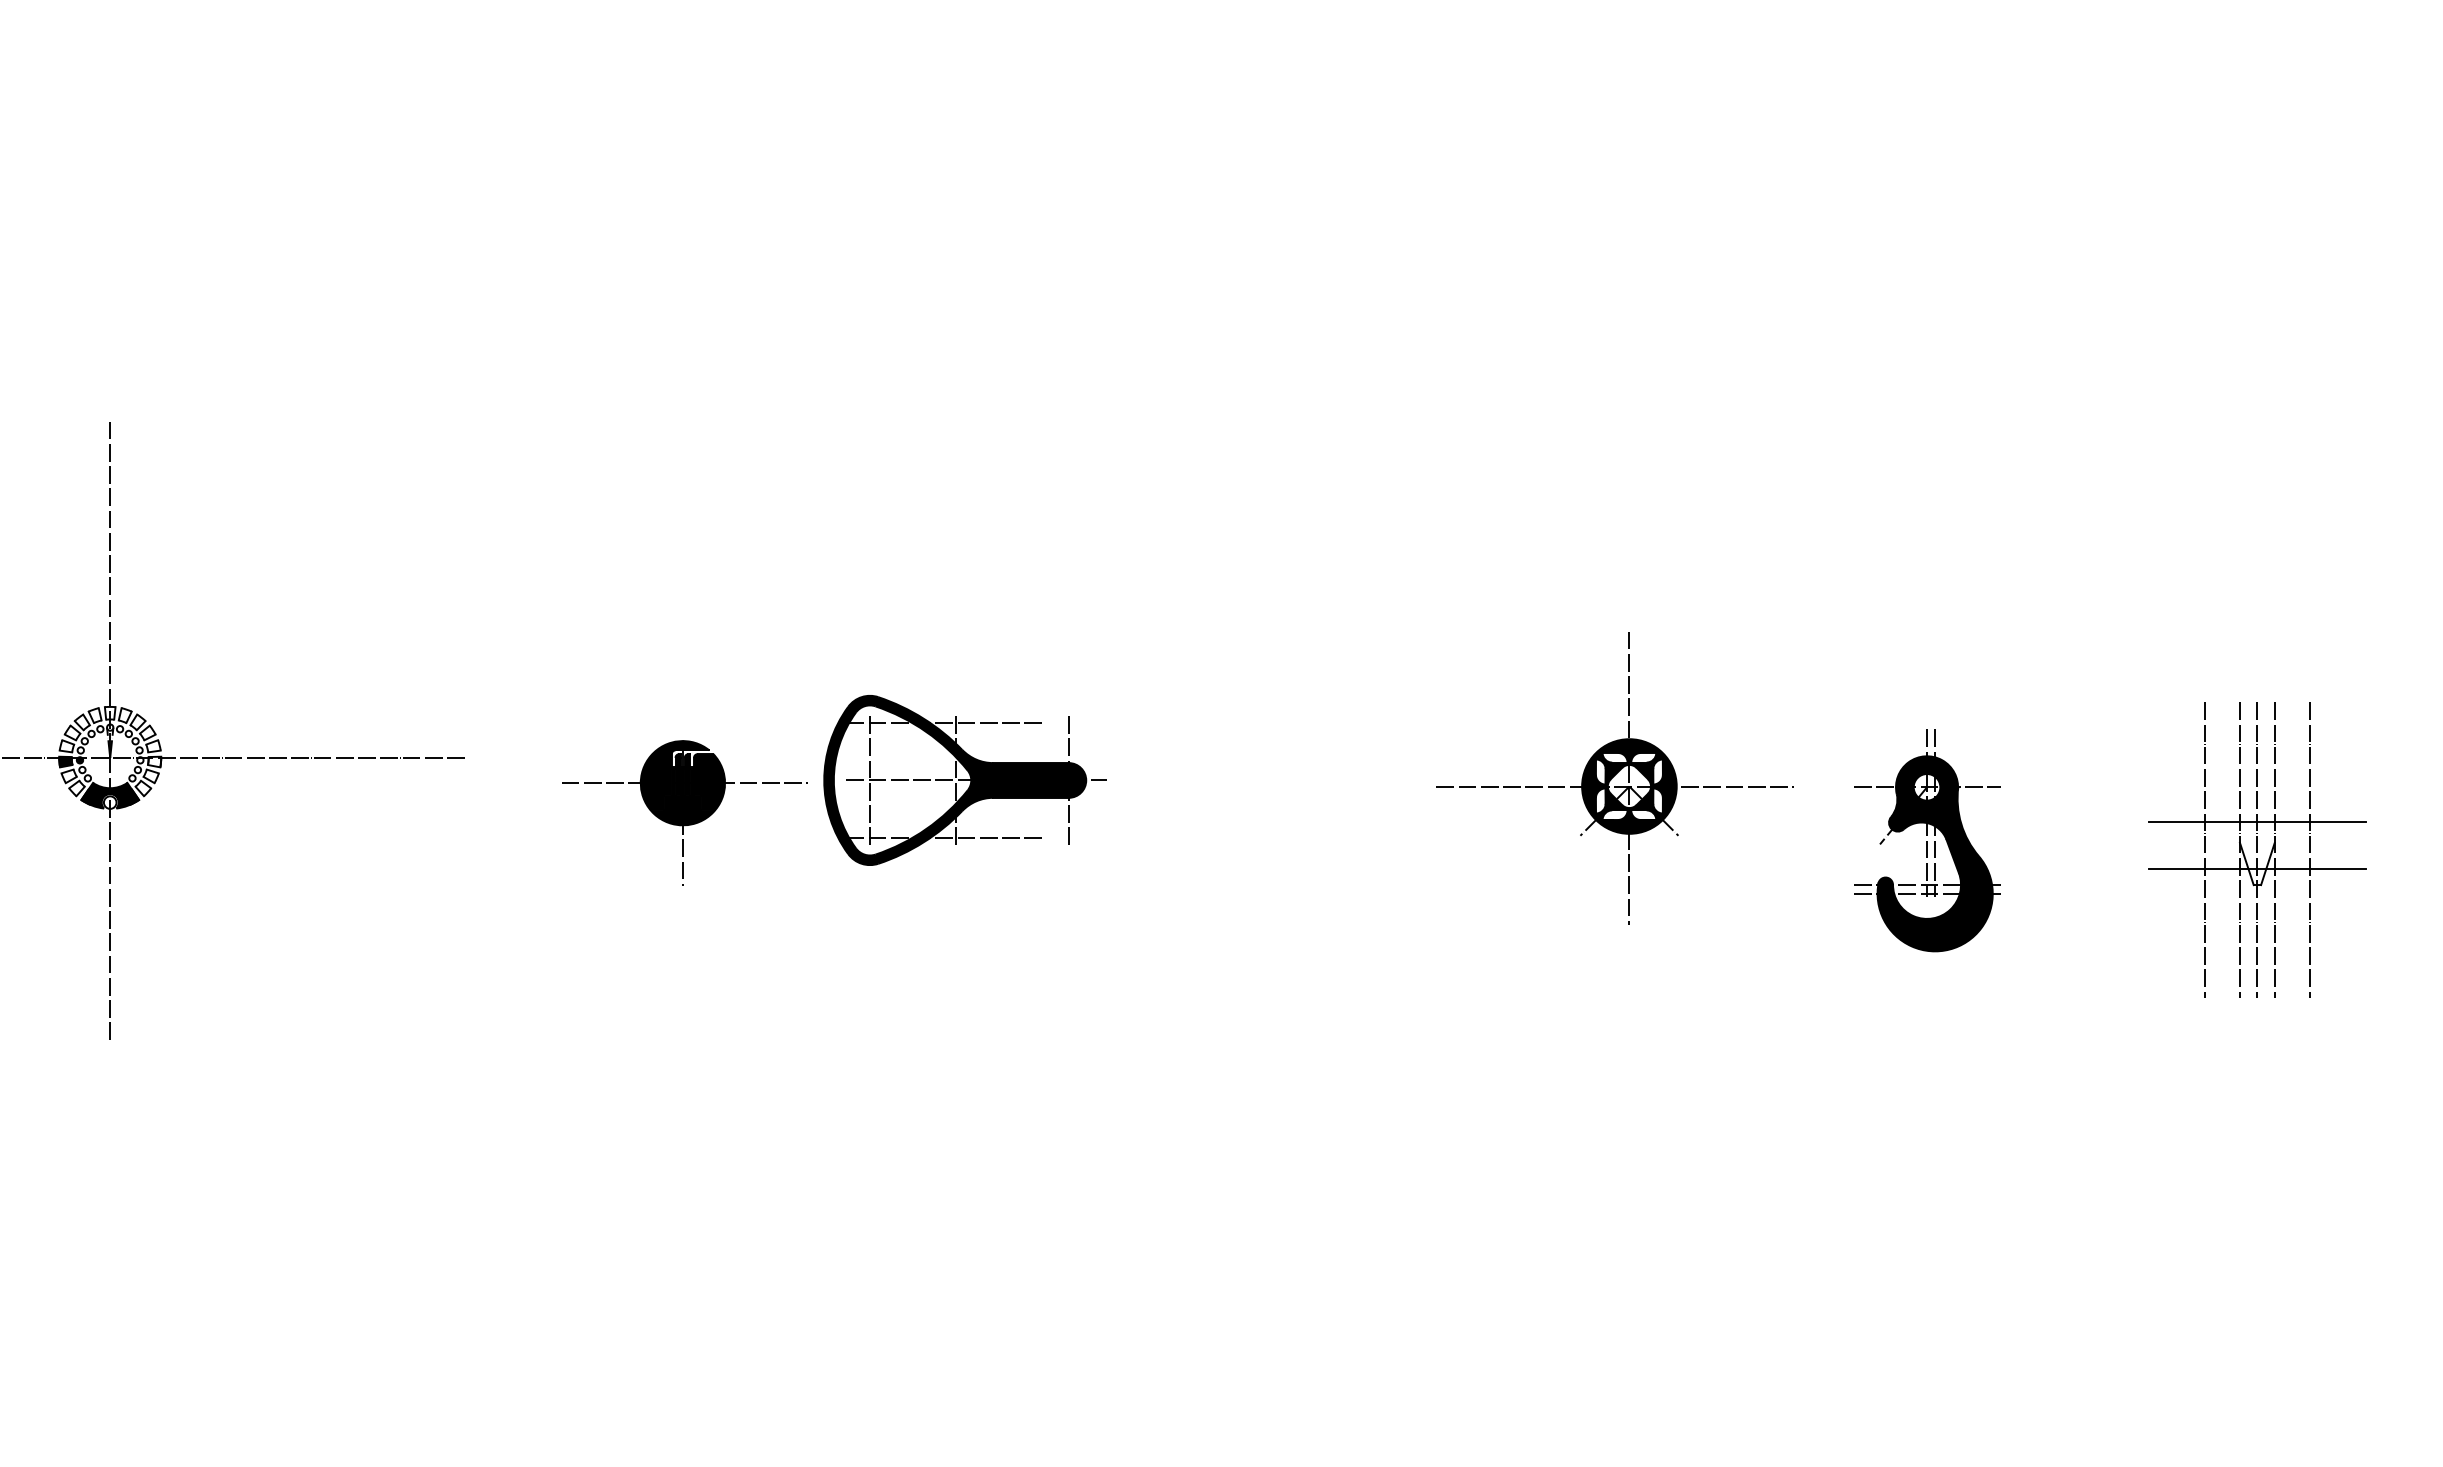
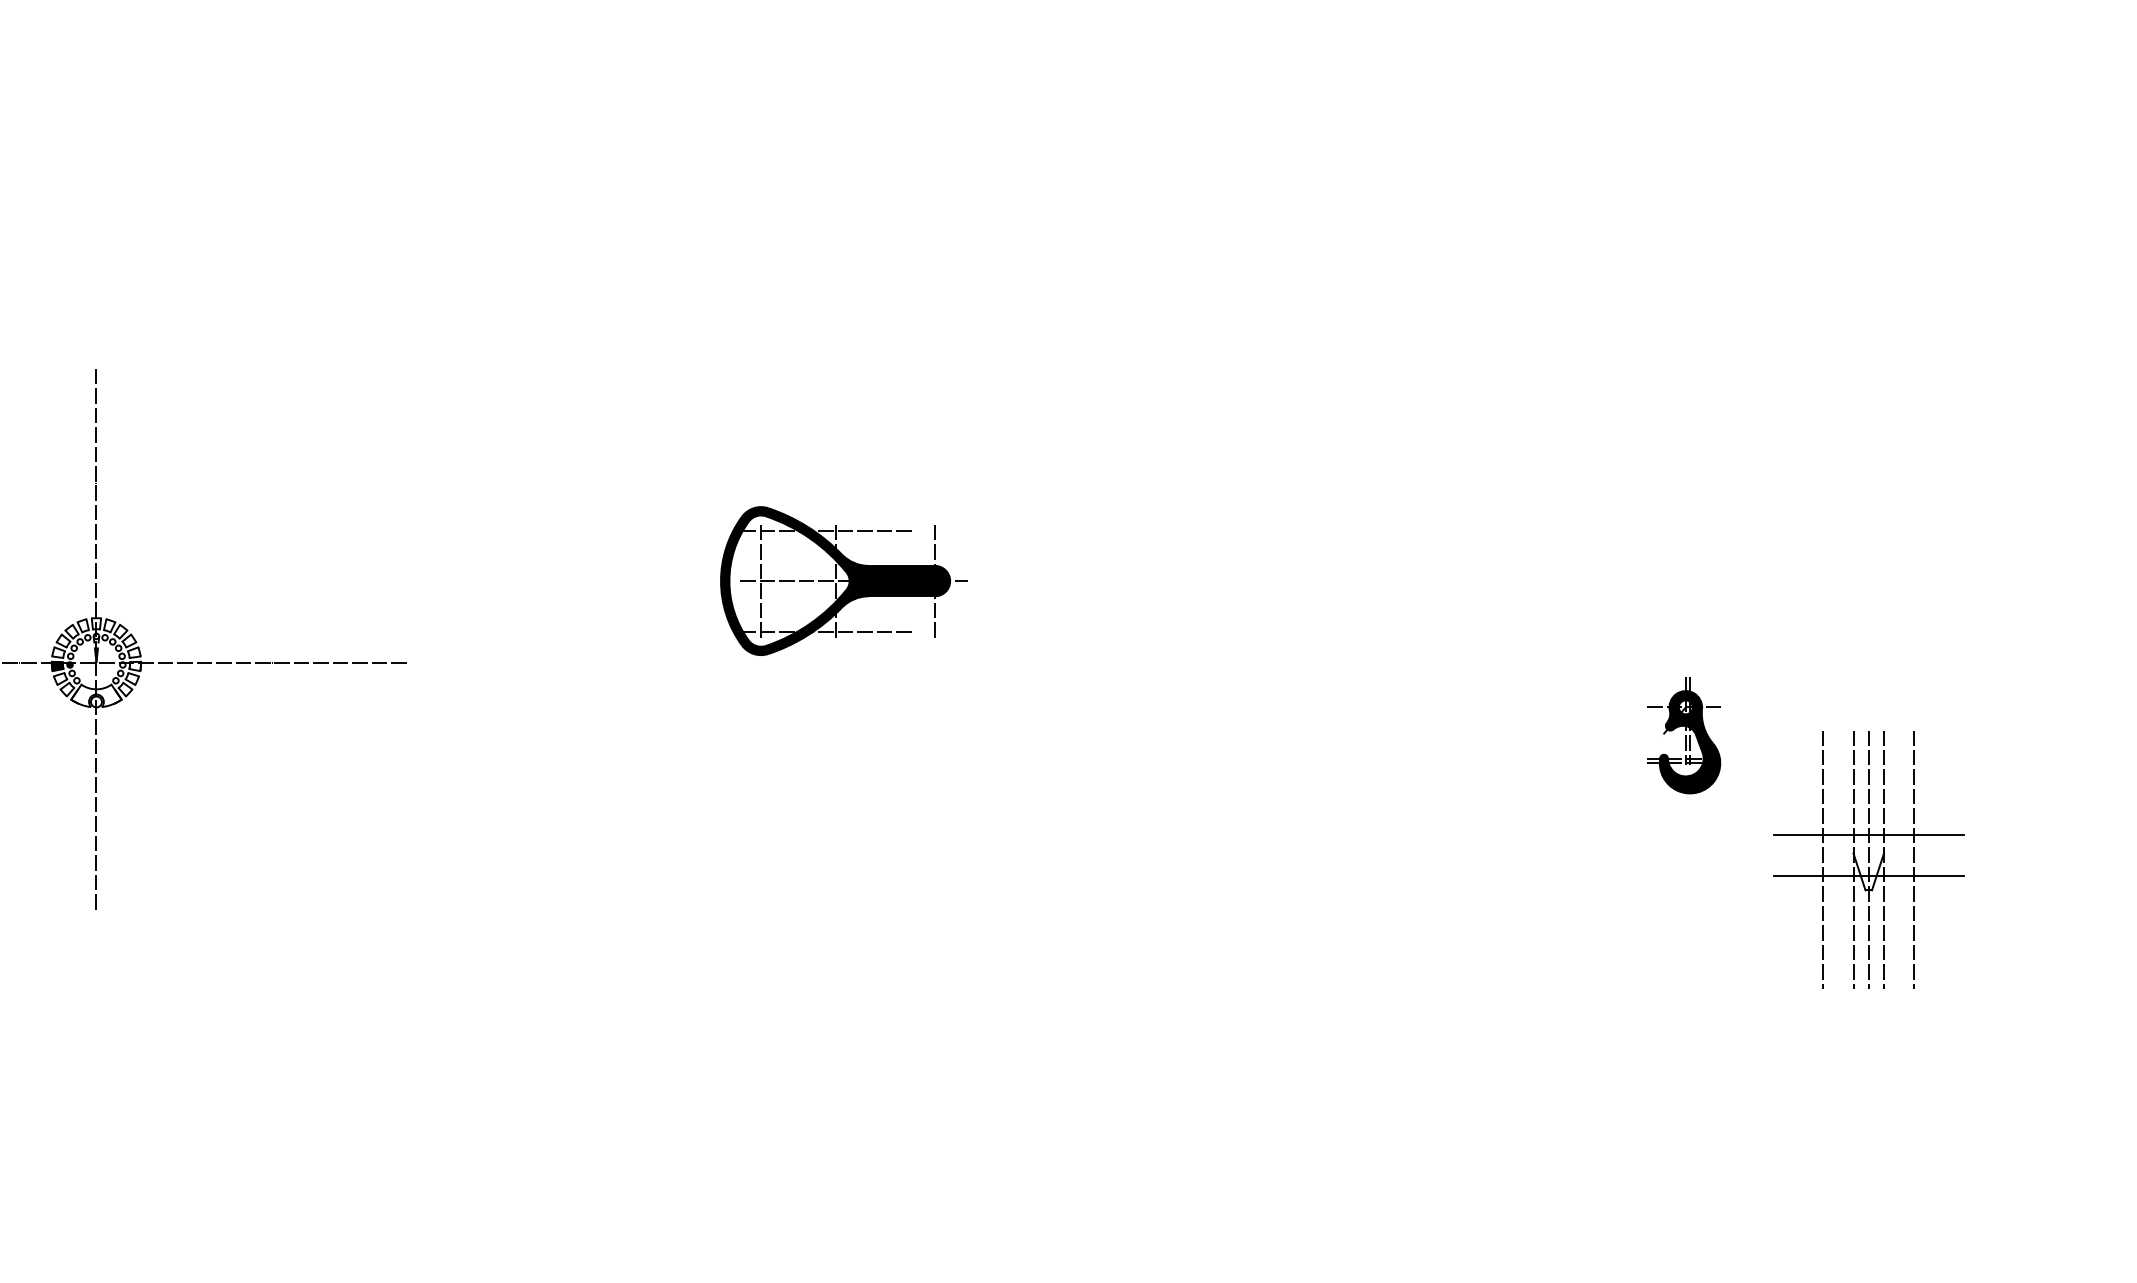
part: (1614, 778) -> (1412, 680), removed
part: (964, 780) -> (843, 581), moved
fill: (110, 795) -> (96, 695), removed
part: (684, 812) -> (598, 710), removed
part: (1927, 840) -> (1686, 735), size x0.6
part: (2257, 849) -> (1868, 859), moved

